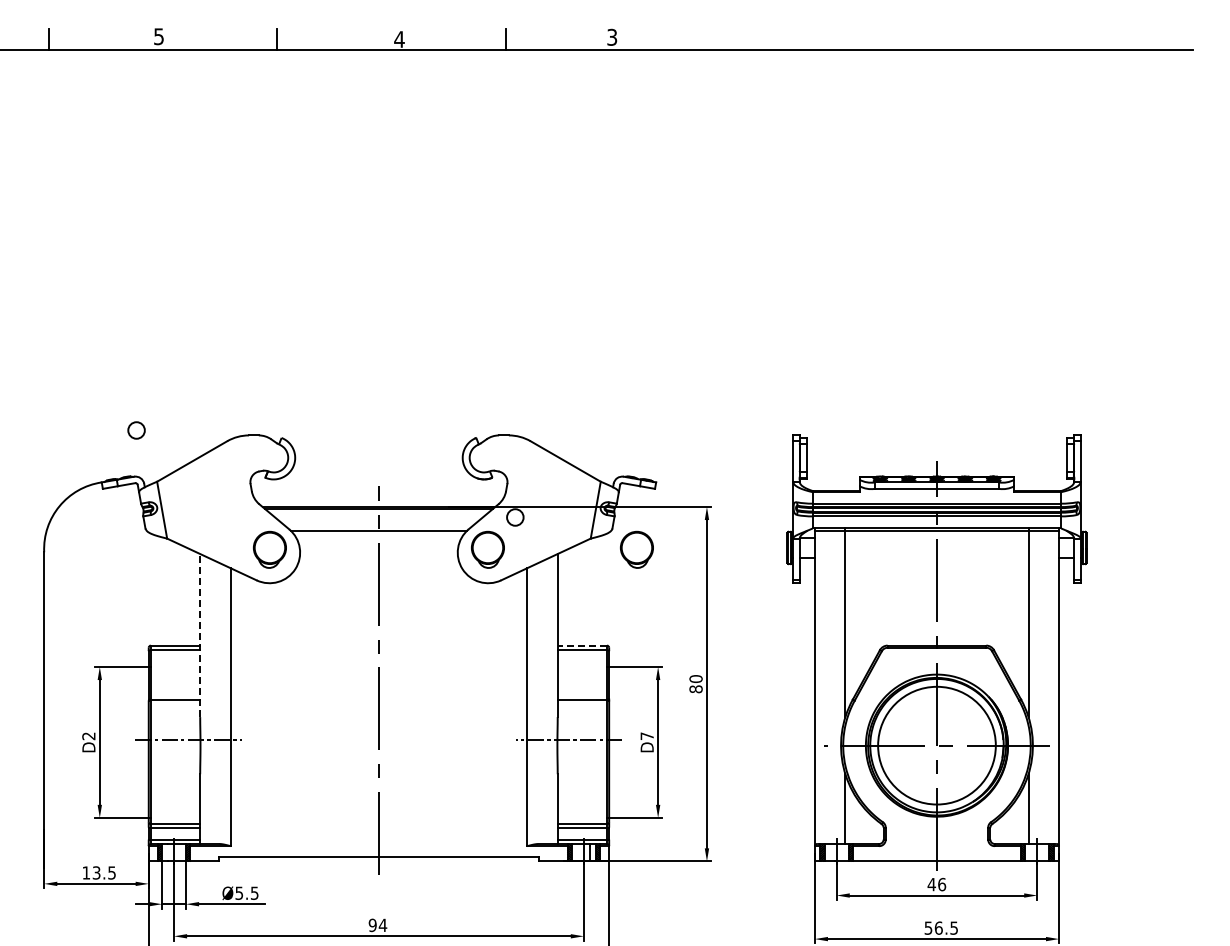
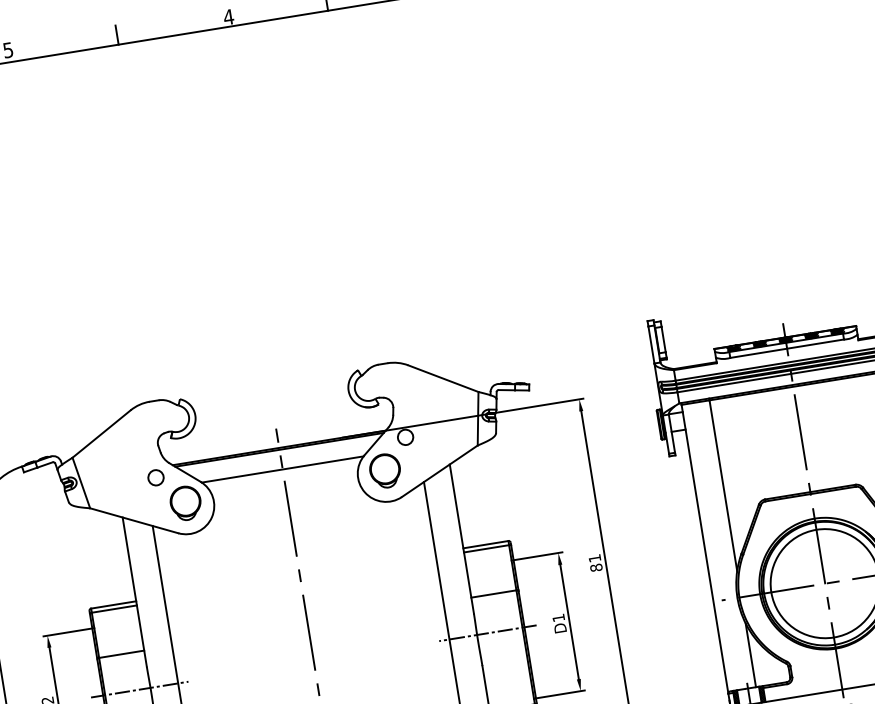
circle: (136, 430) -> (155, 477), moved
part: (636, 549) -> (521, 448), removed
line: (200, 635) -> (135, 592), dashed -> solid
line: (582, 645) -> (486, 544), dashed -> solid
text: (695, 679) -> (594, 558), 80 -> 81
text: (646, 735) -> (557, 617), D7 -> D1

